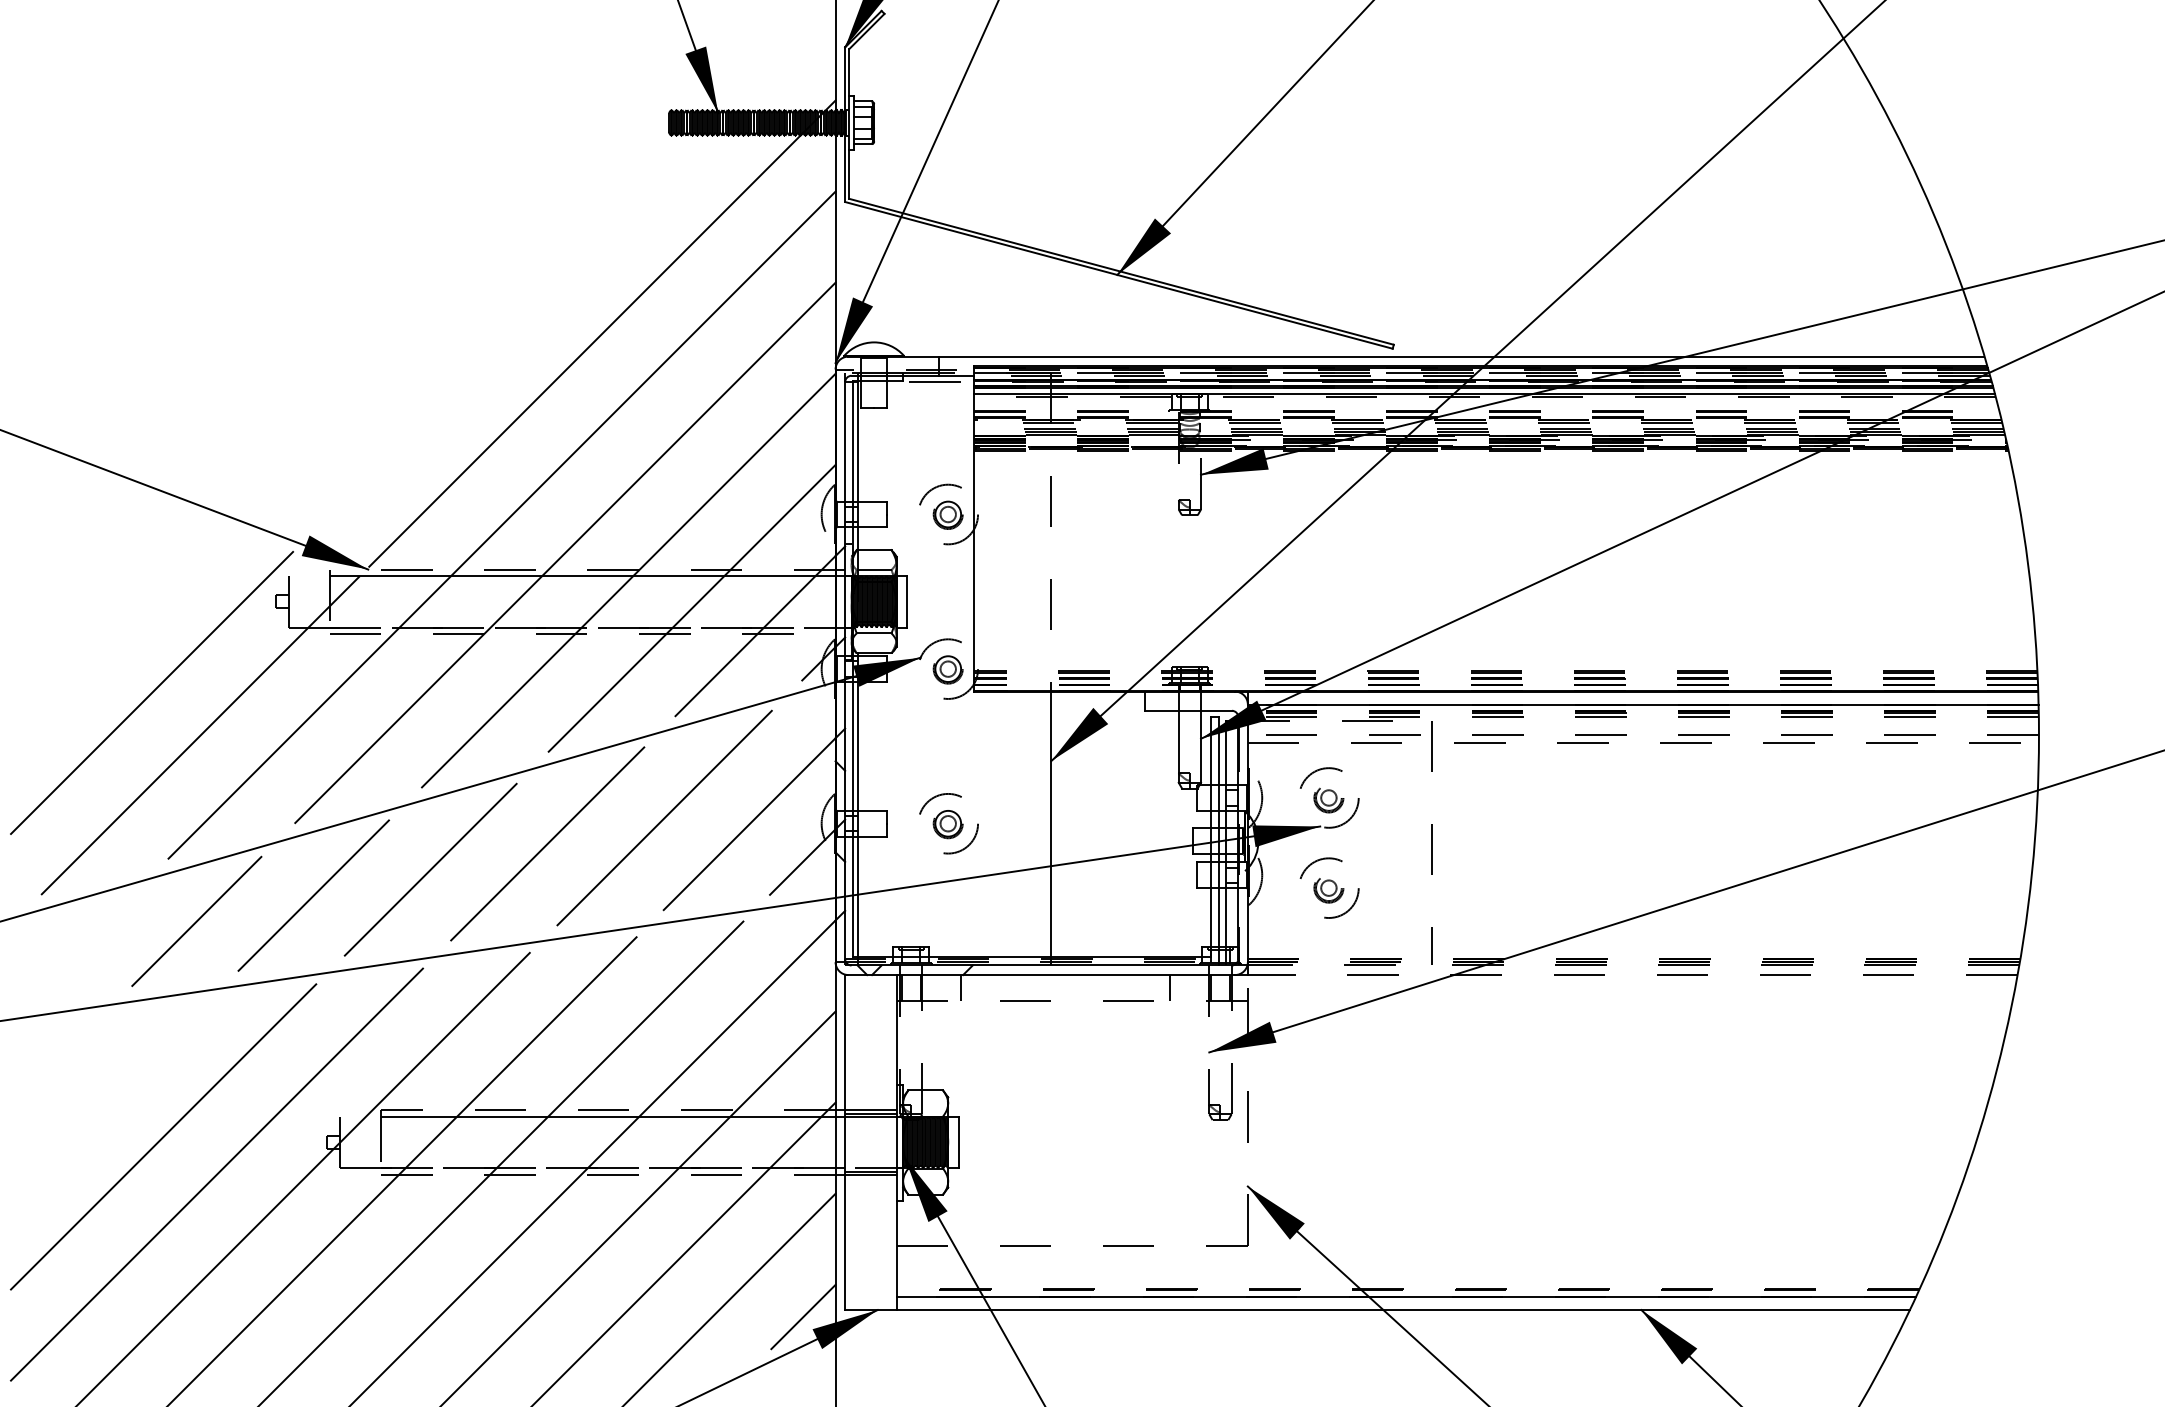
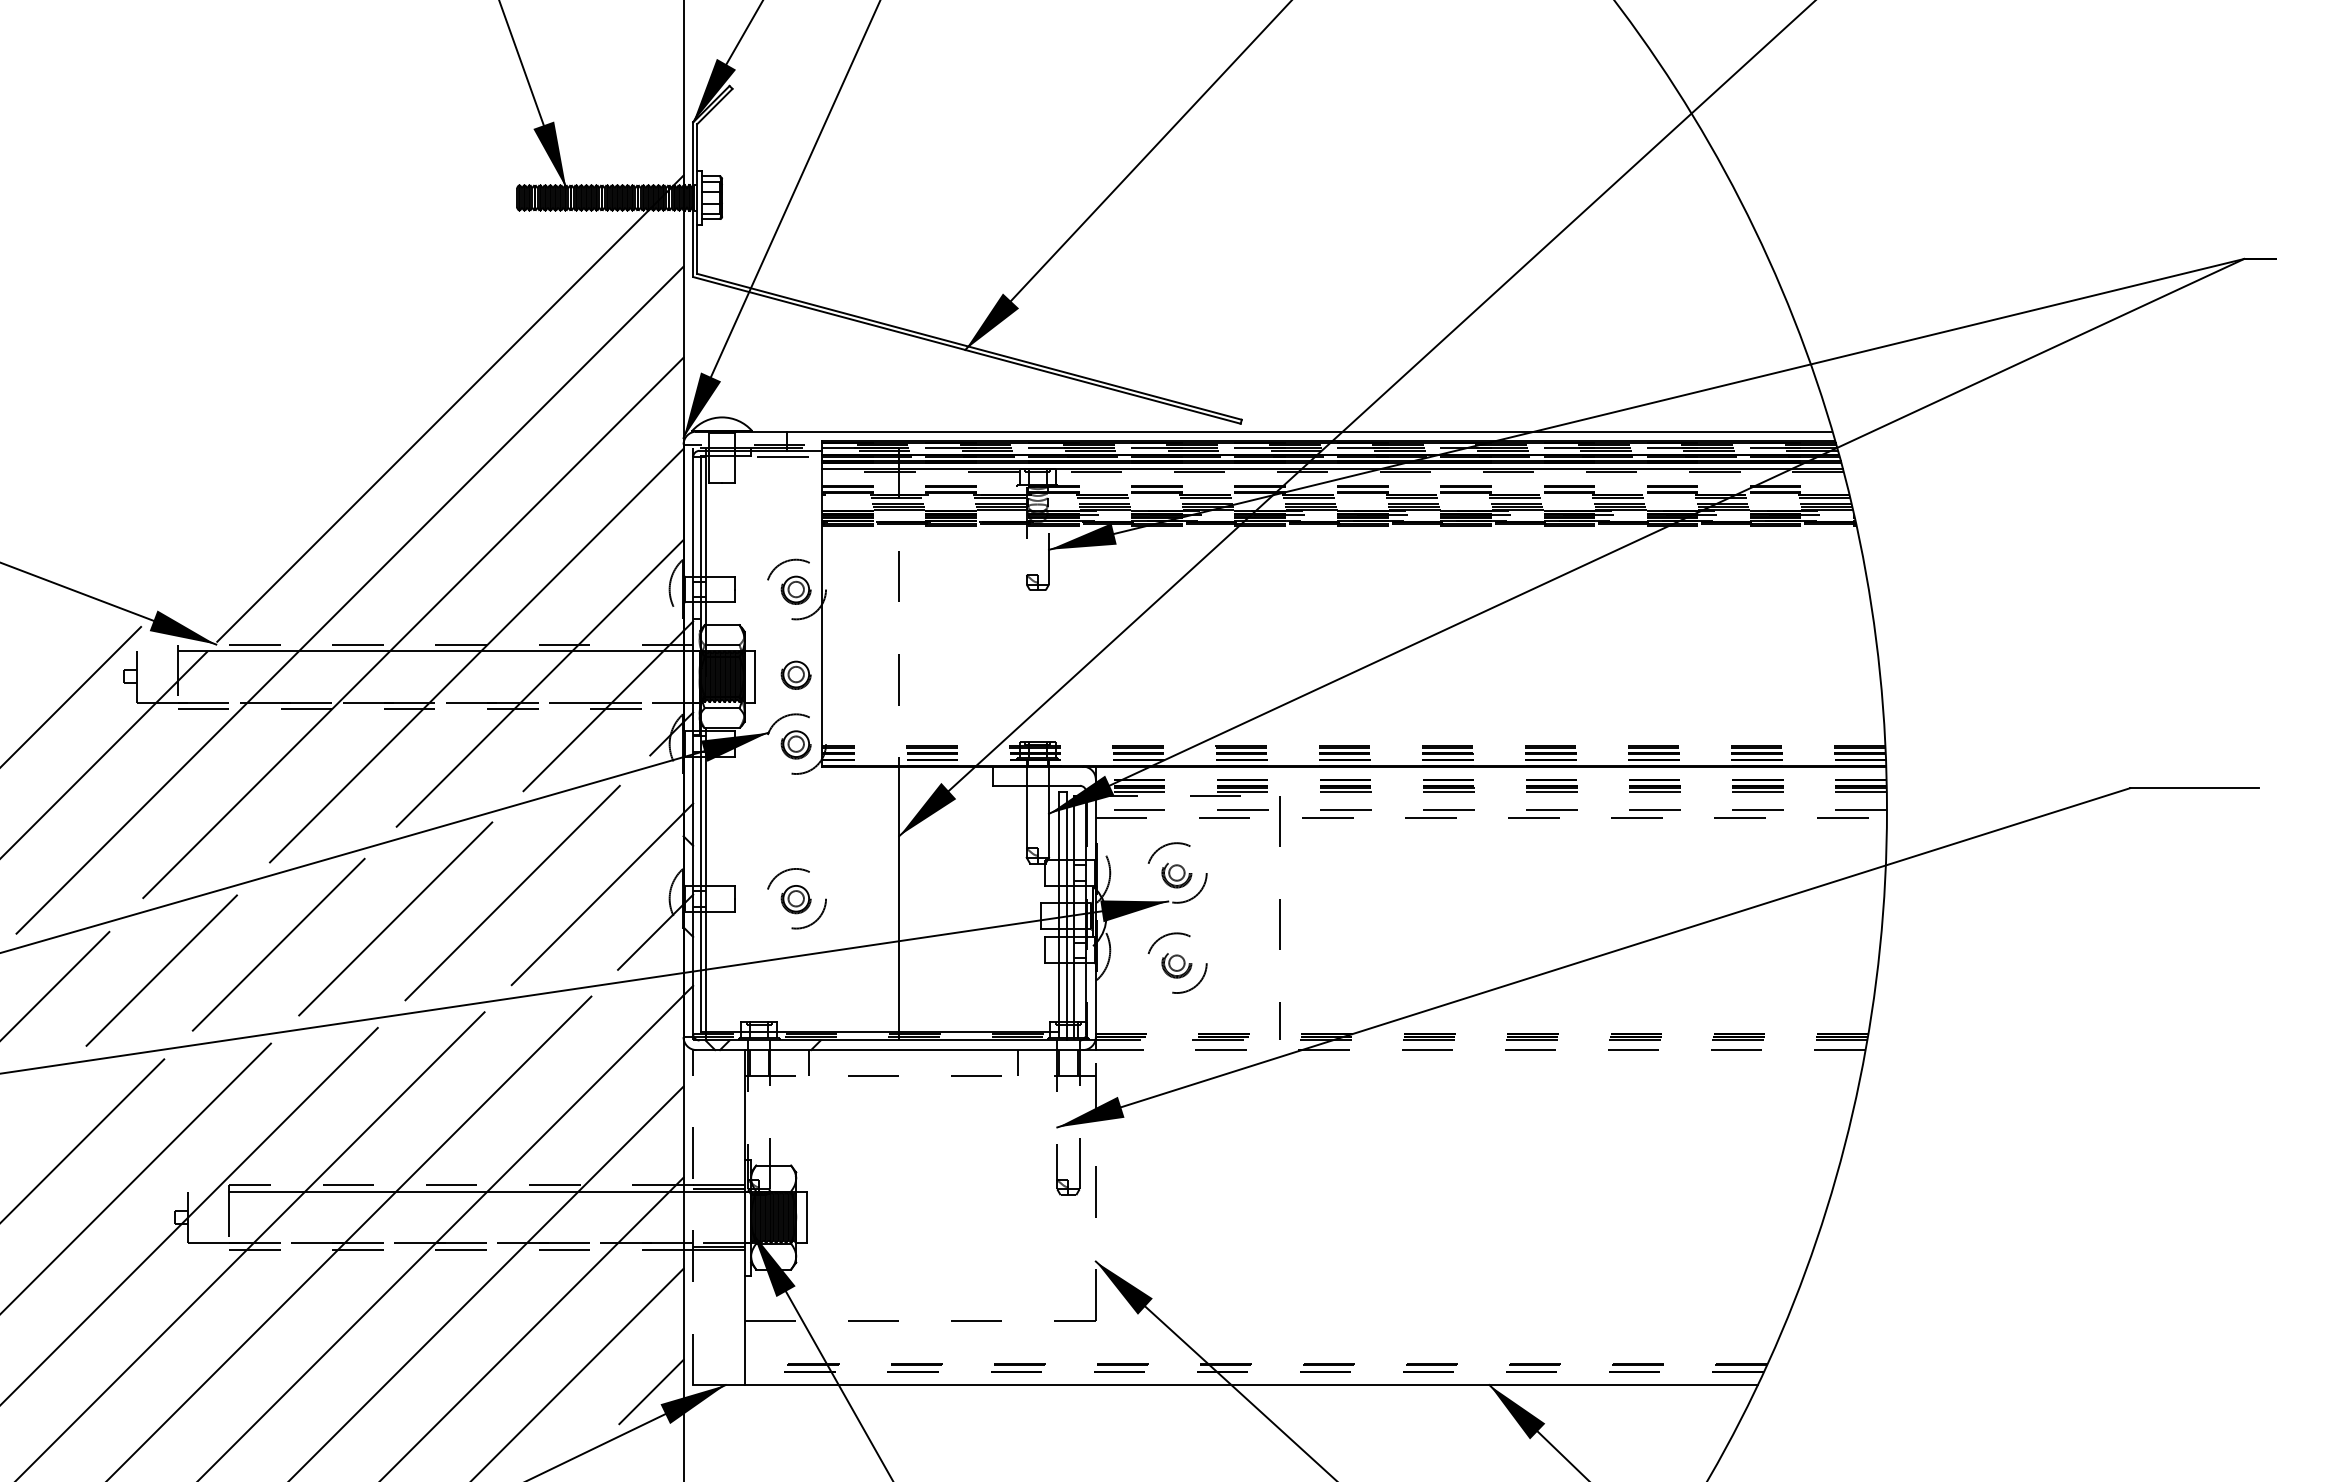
part: (947, 599) -> (795, 674), added
line: (1642, 704) -> (1490, 779), solid -> dashed
line: (845, 1142) -> (693, 1217), solid -> dashed
line: (1405, 1297) -> (1253, 1372), solid -> dashed

